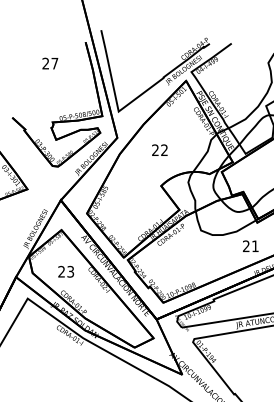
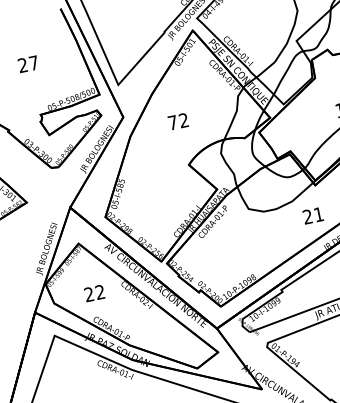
text: (50, 63) -> (28, 64), moved
text: (155, 149) -> (172, 121), 22 -> 72
text: (70, 271) -> (99, 291), 23 -> 22

